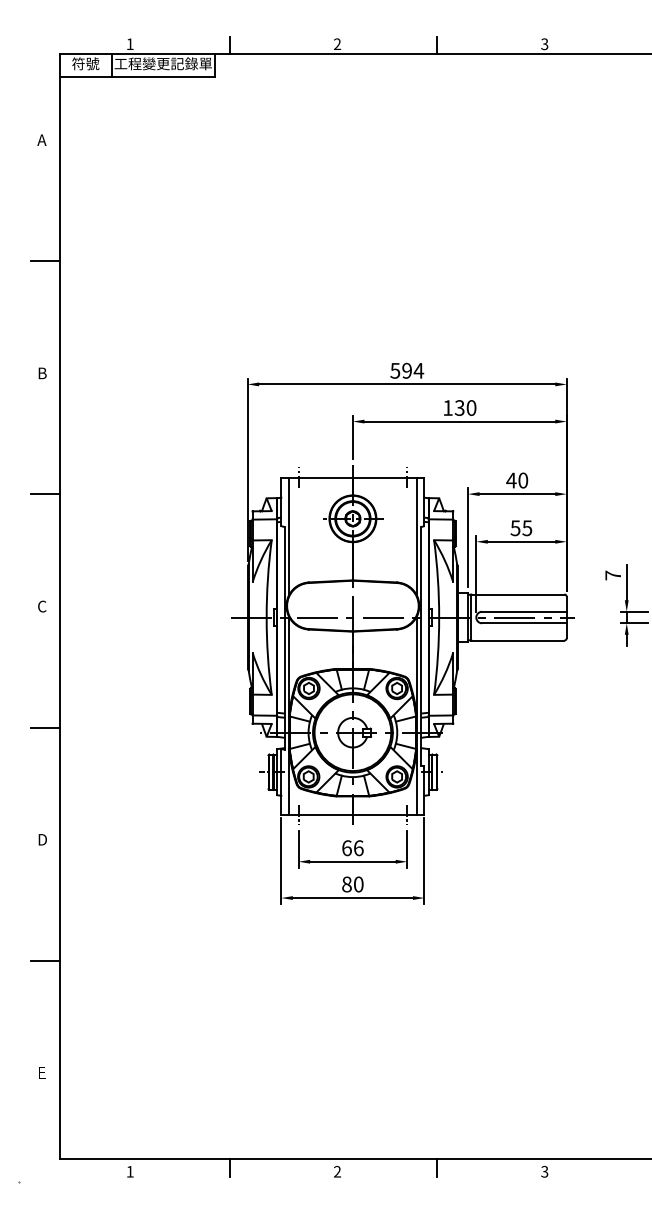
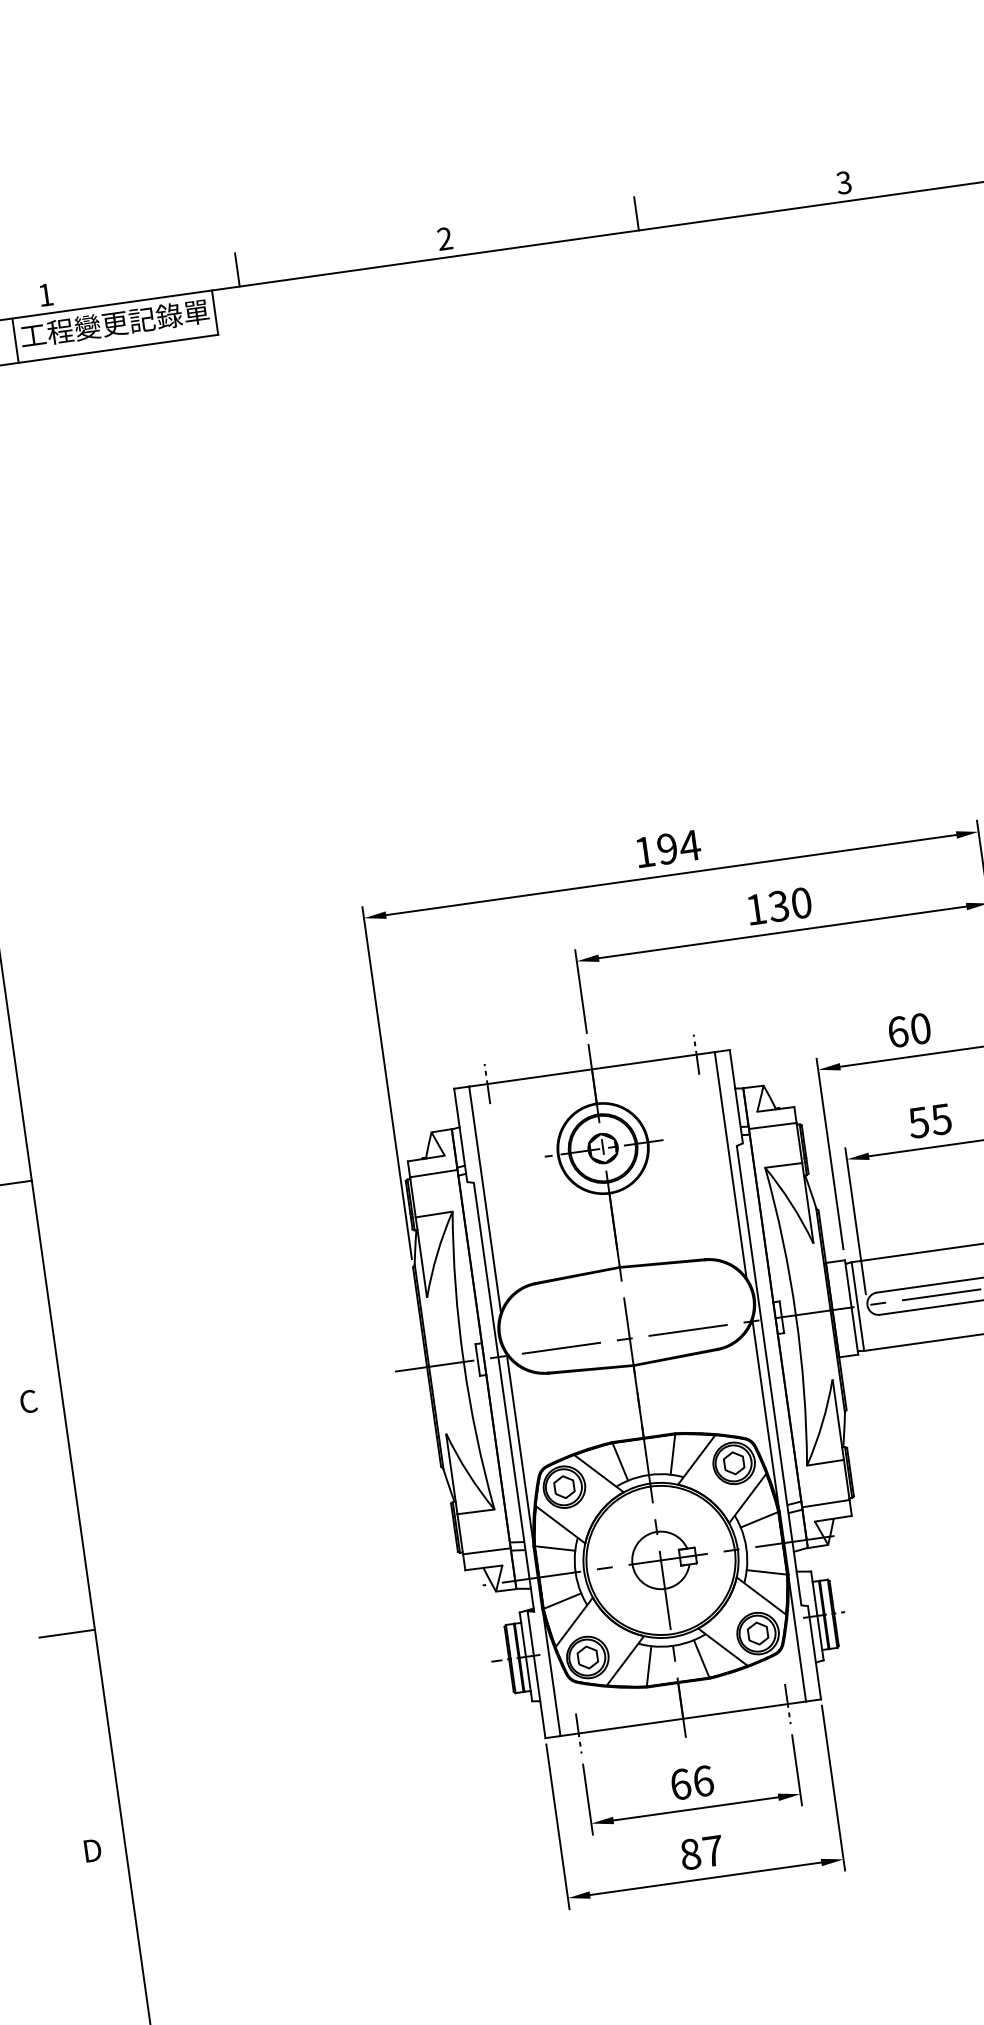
text: (395, 370) -> (644, 851), 594 -> 194
text: (511, 480) -> (898, 1031), 40 -> 60
text: (358, 884) -> (712, 1851), 80 -> 87

